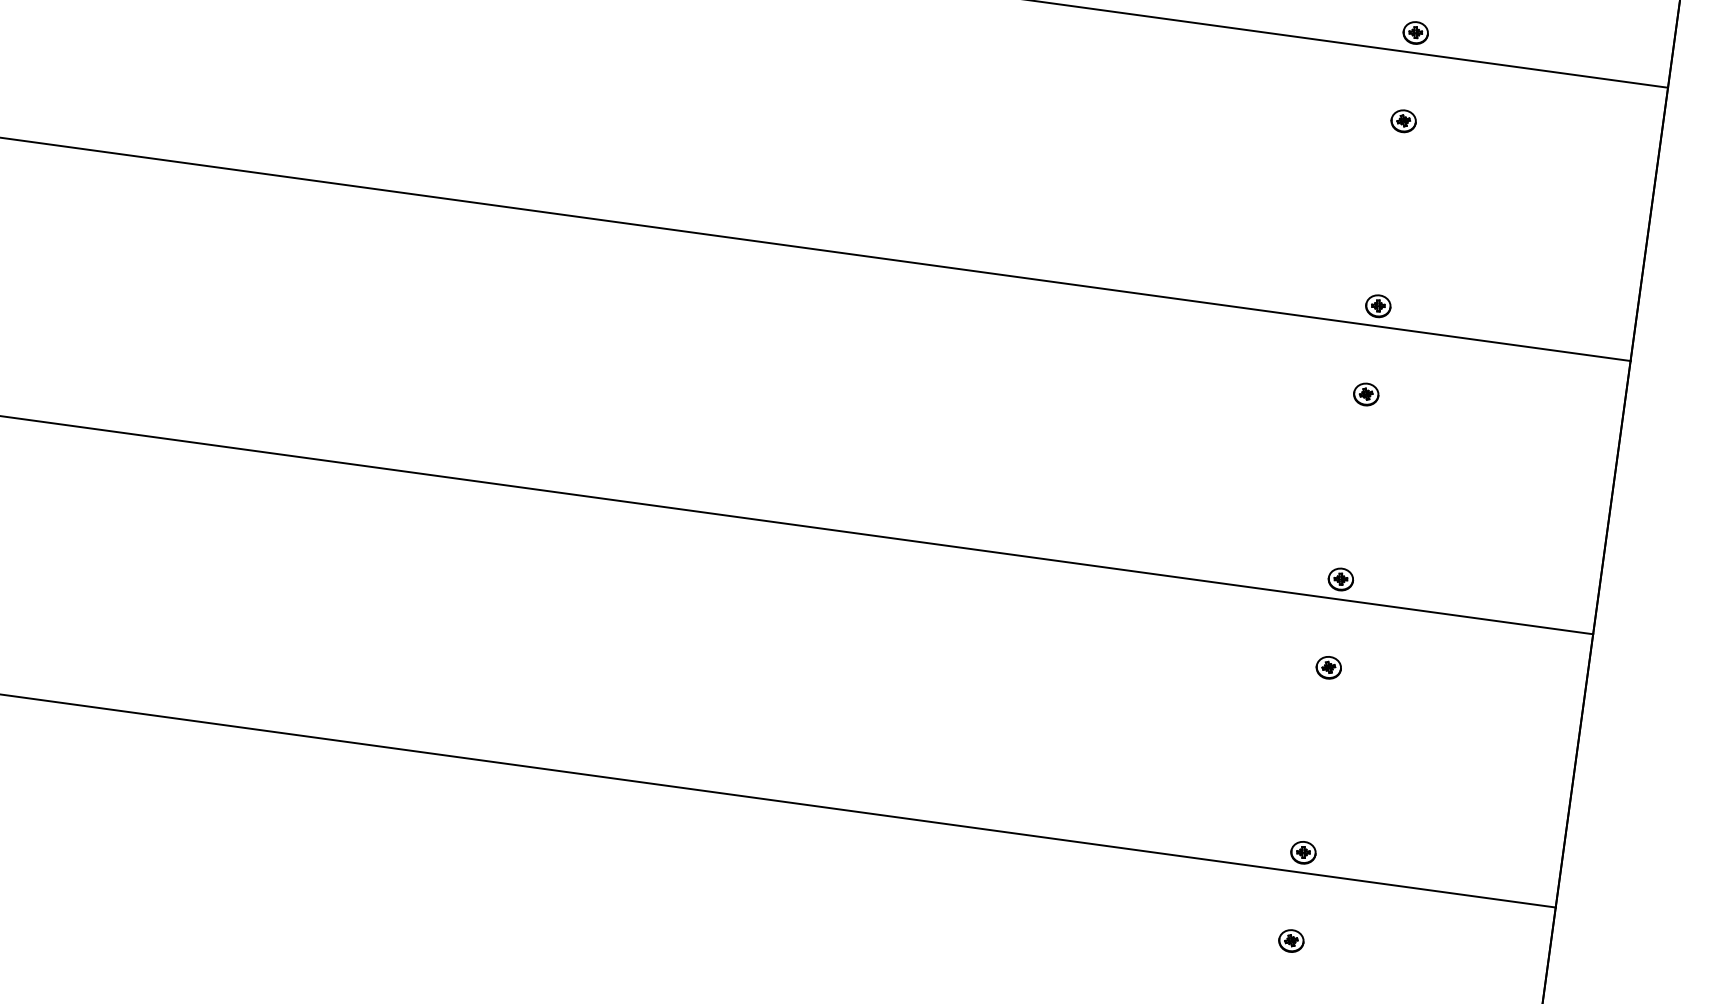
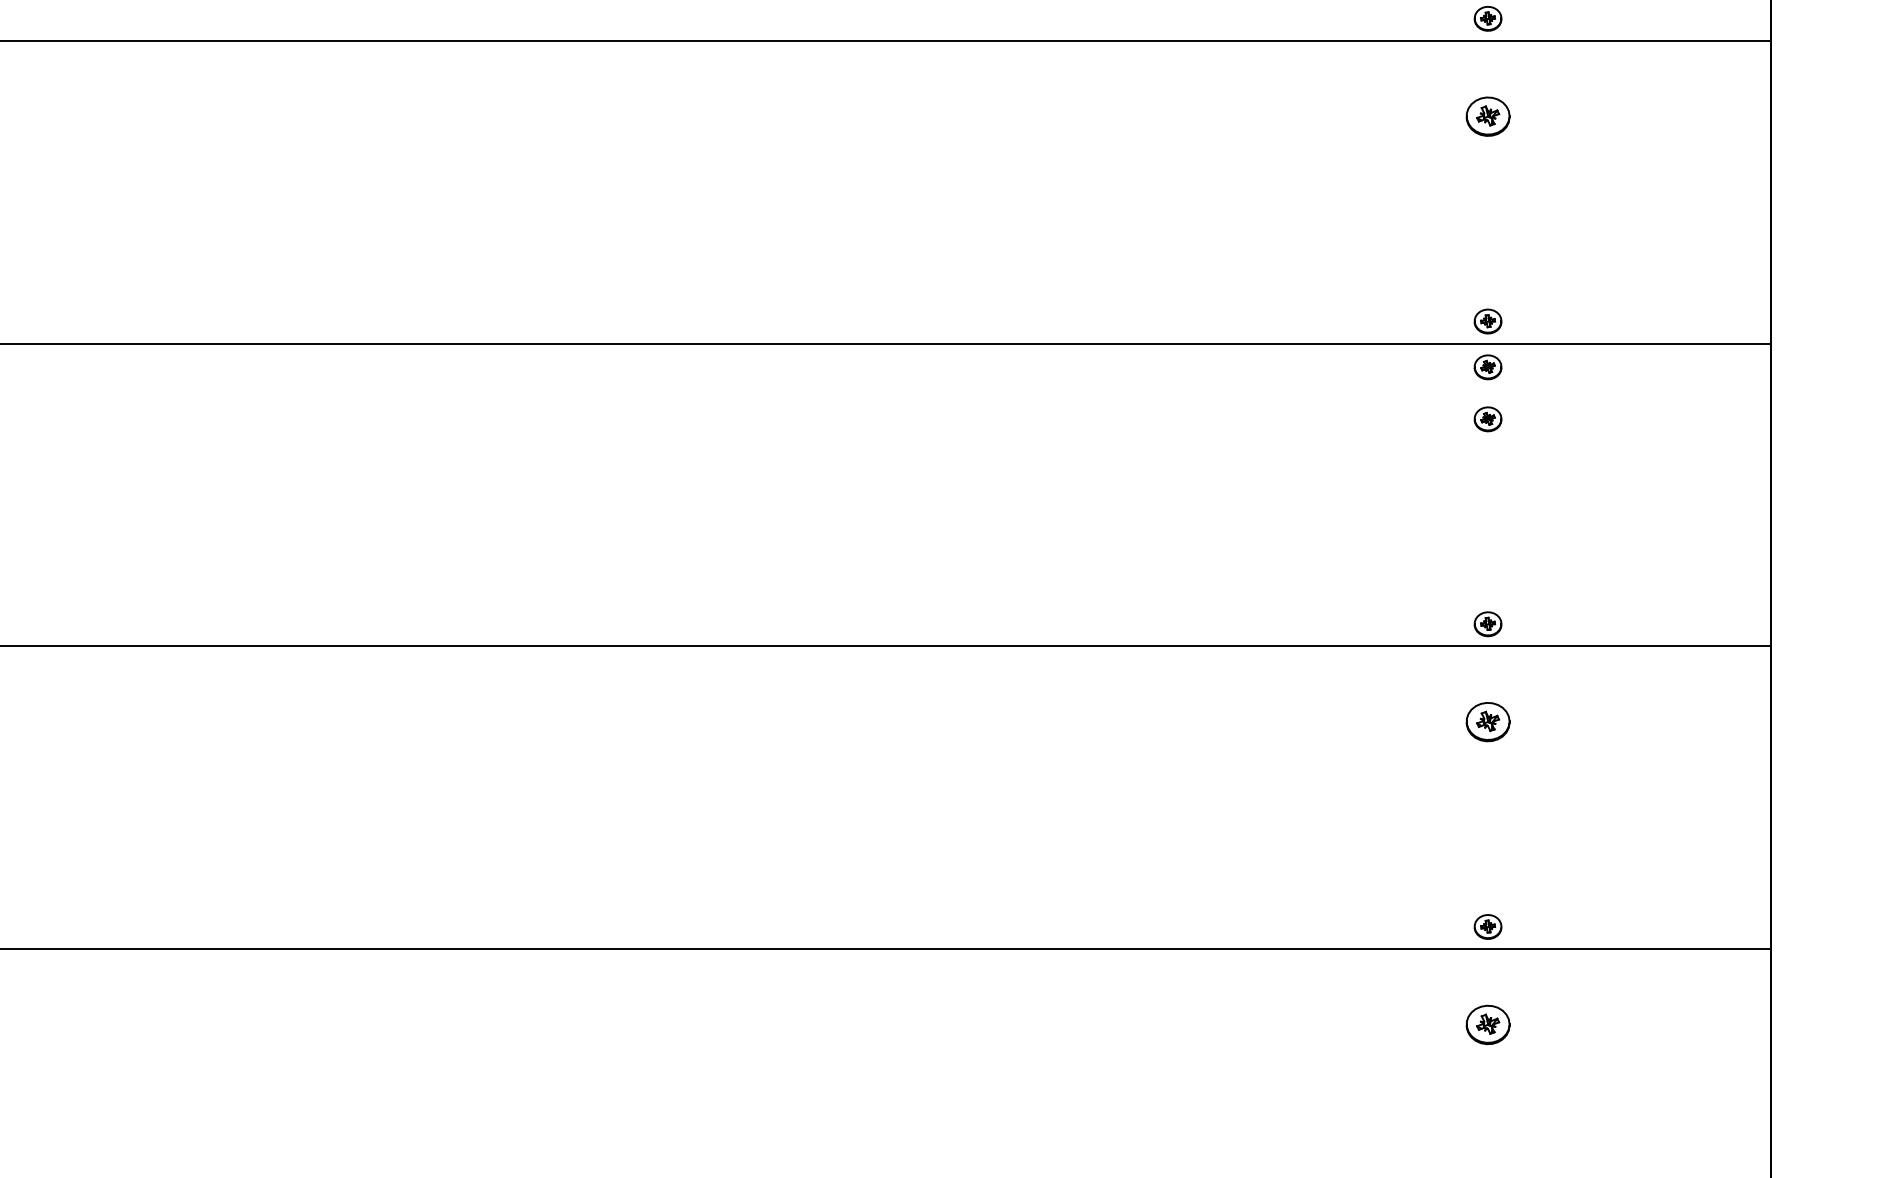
part: (1403, 121) -> (1487, 116), size x1.6
part: (1372, 347) -> (1487, 367), added
part: (1328, 667) -> (1487, 721), size x1.6
part: (1290, 940) -> (1487, 1024), size x1.6

